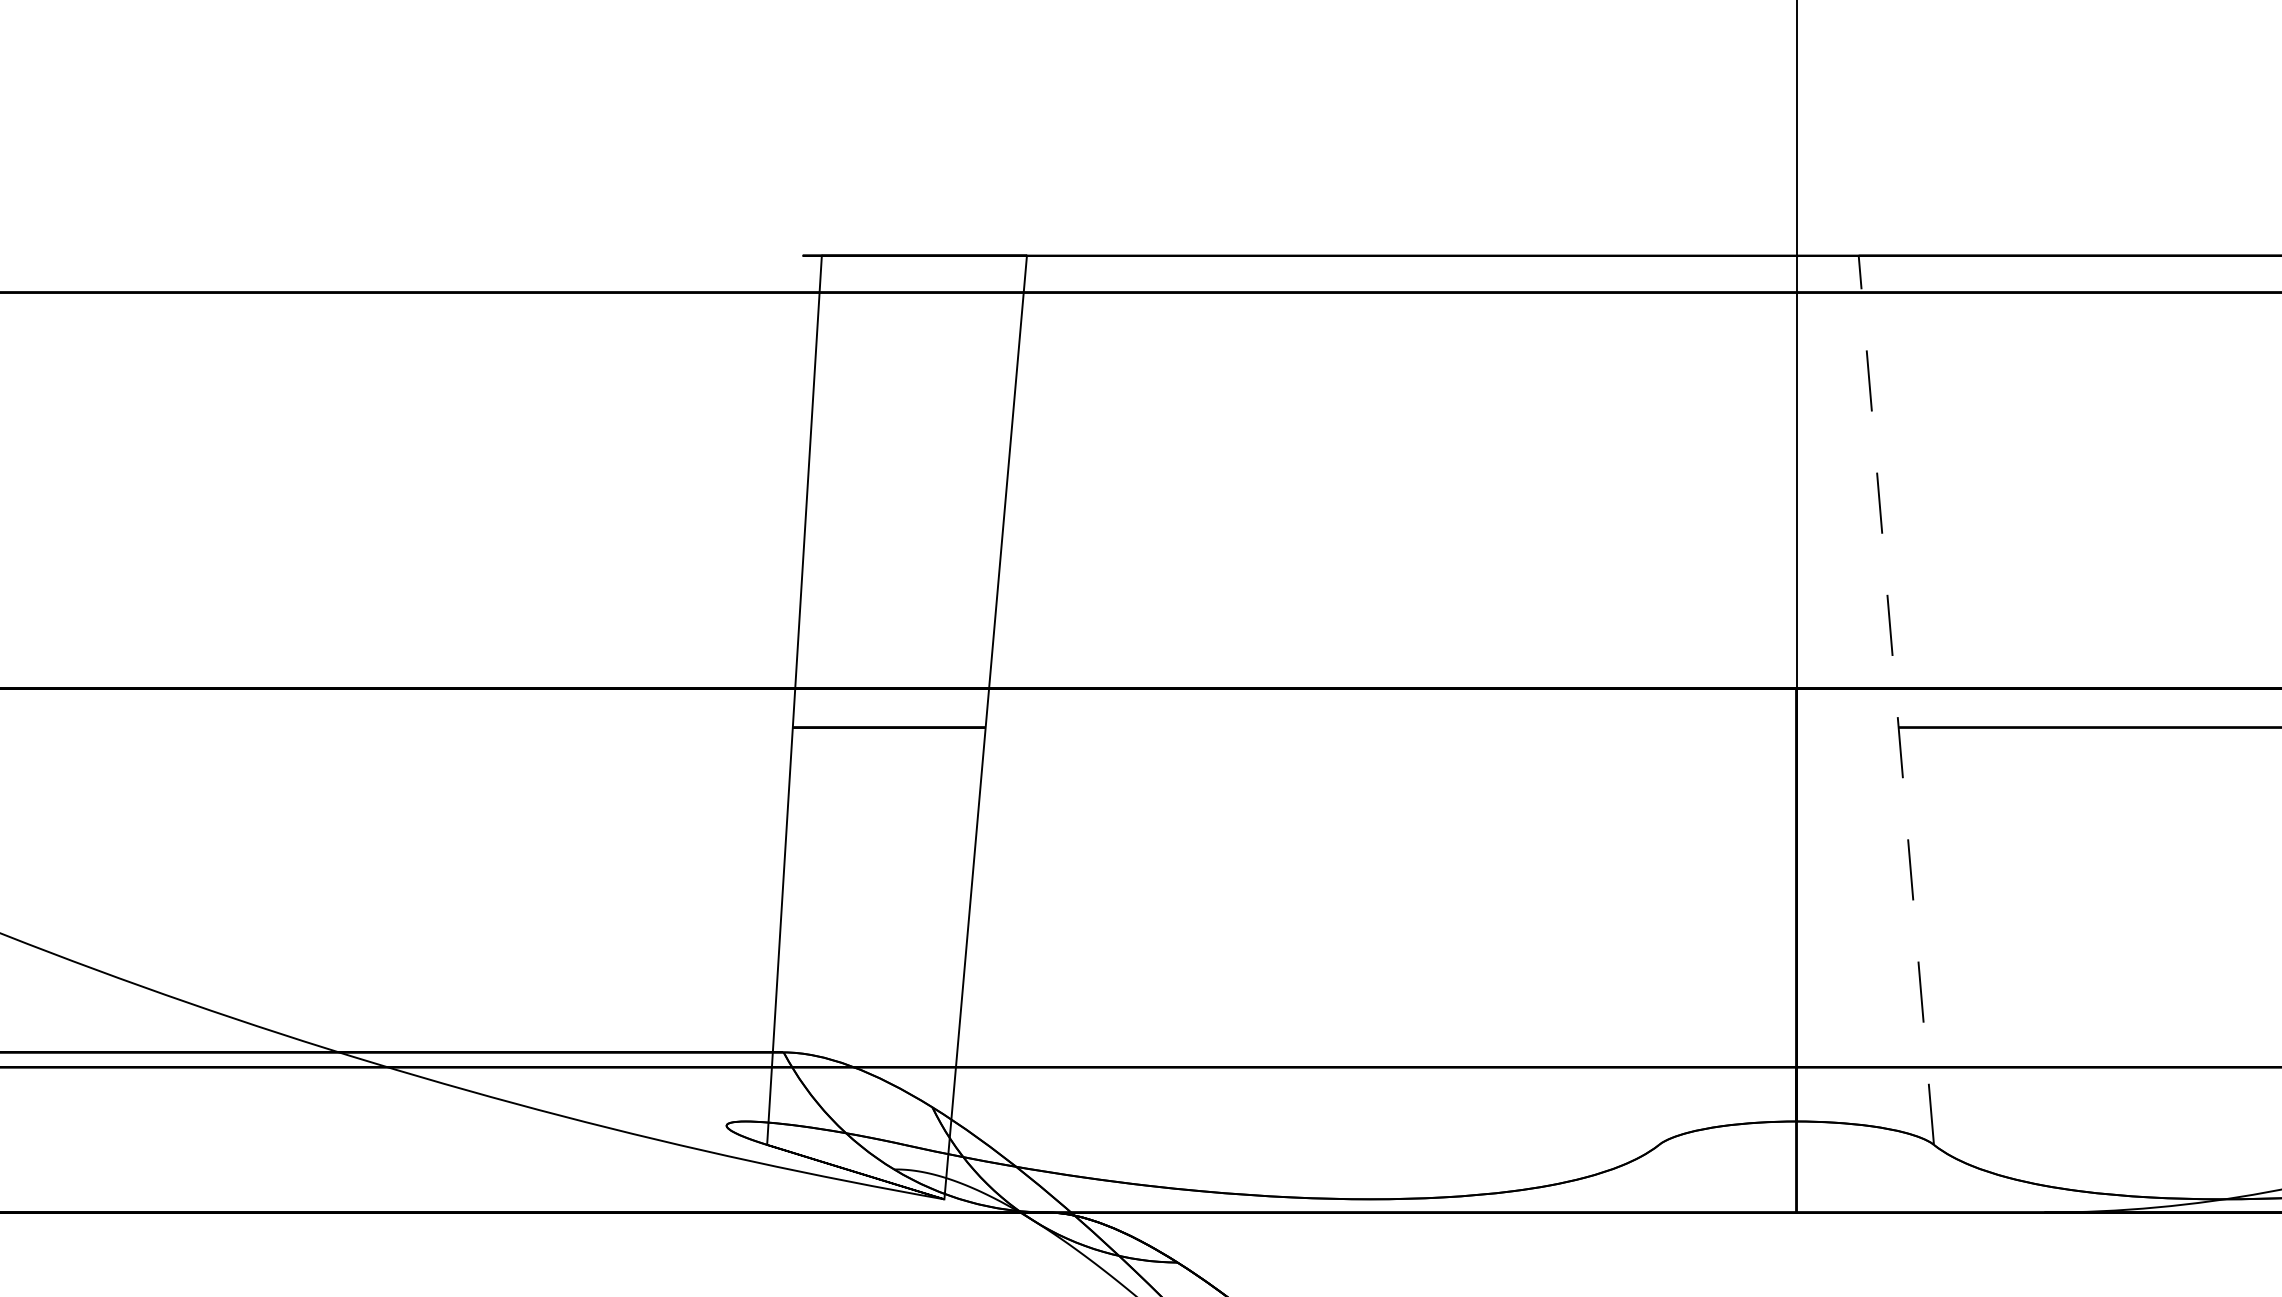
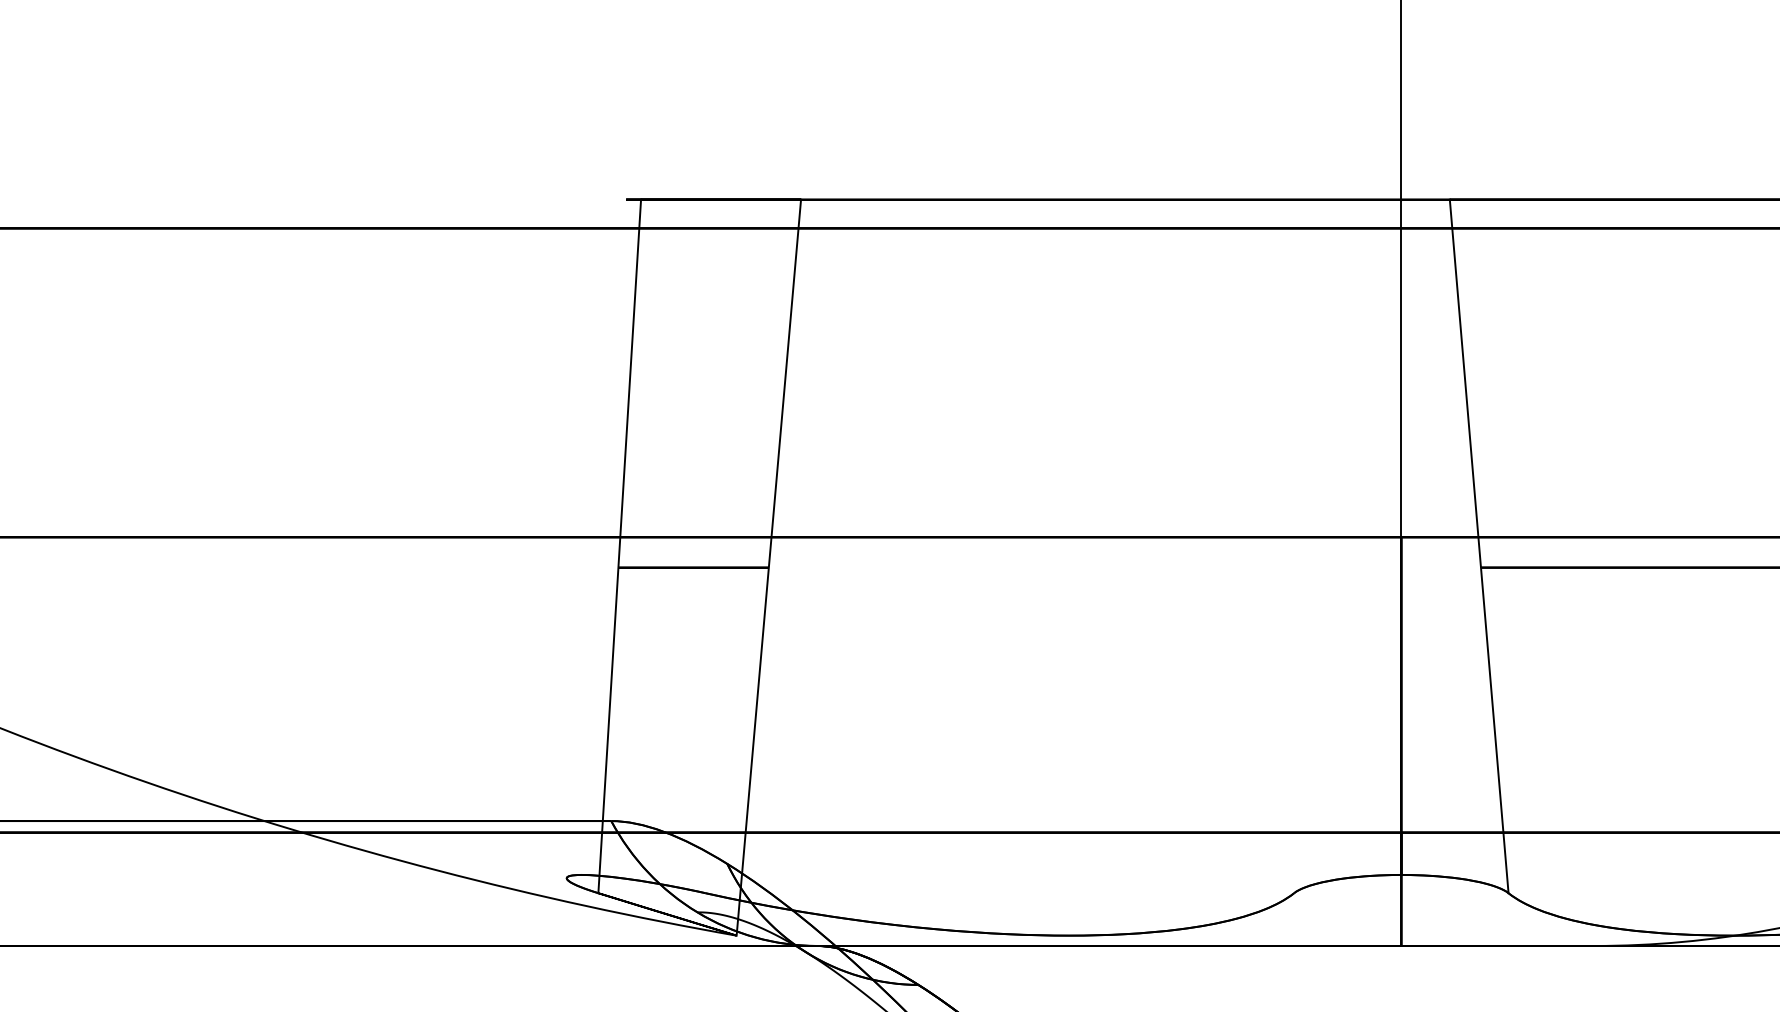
line: (1896, 699) -> (1479, 545), dashed -> solid

